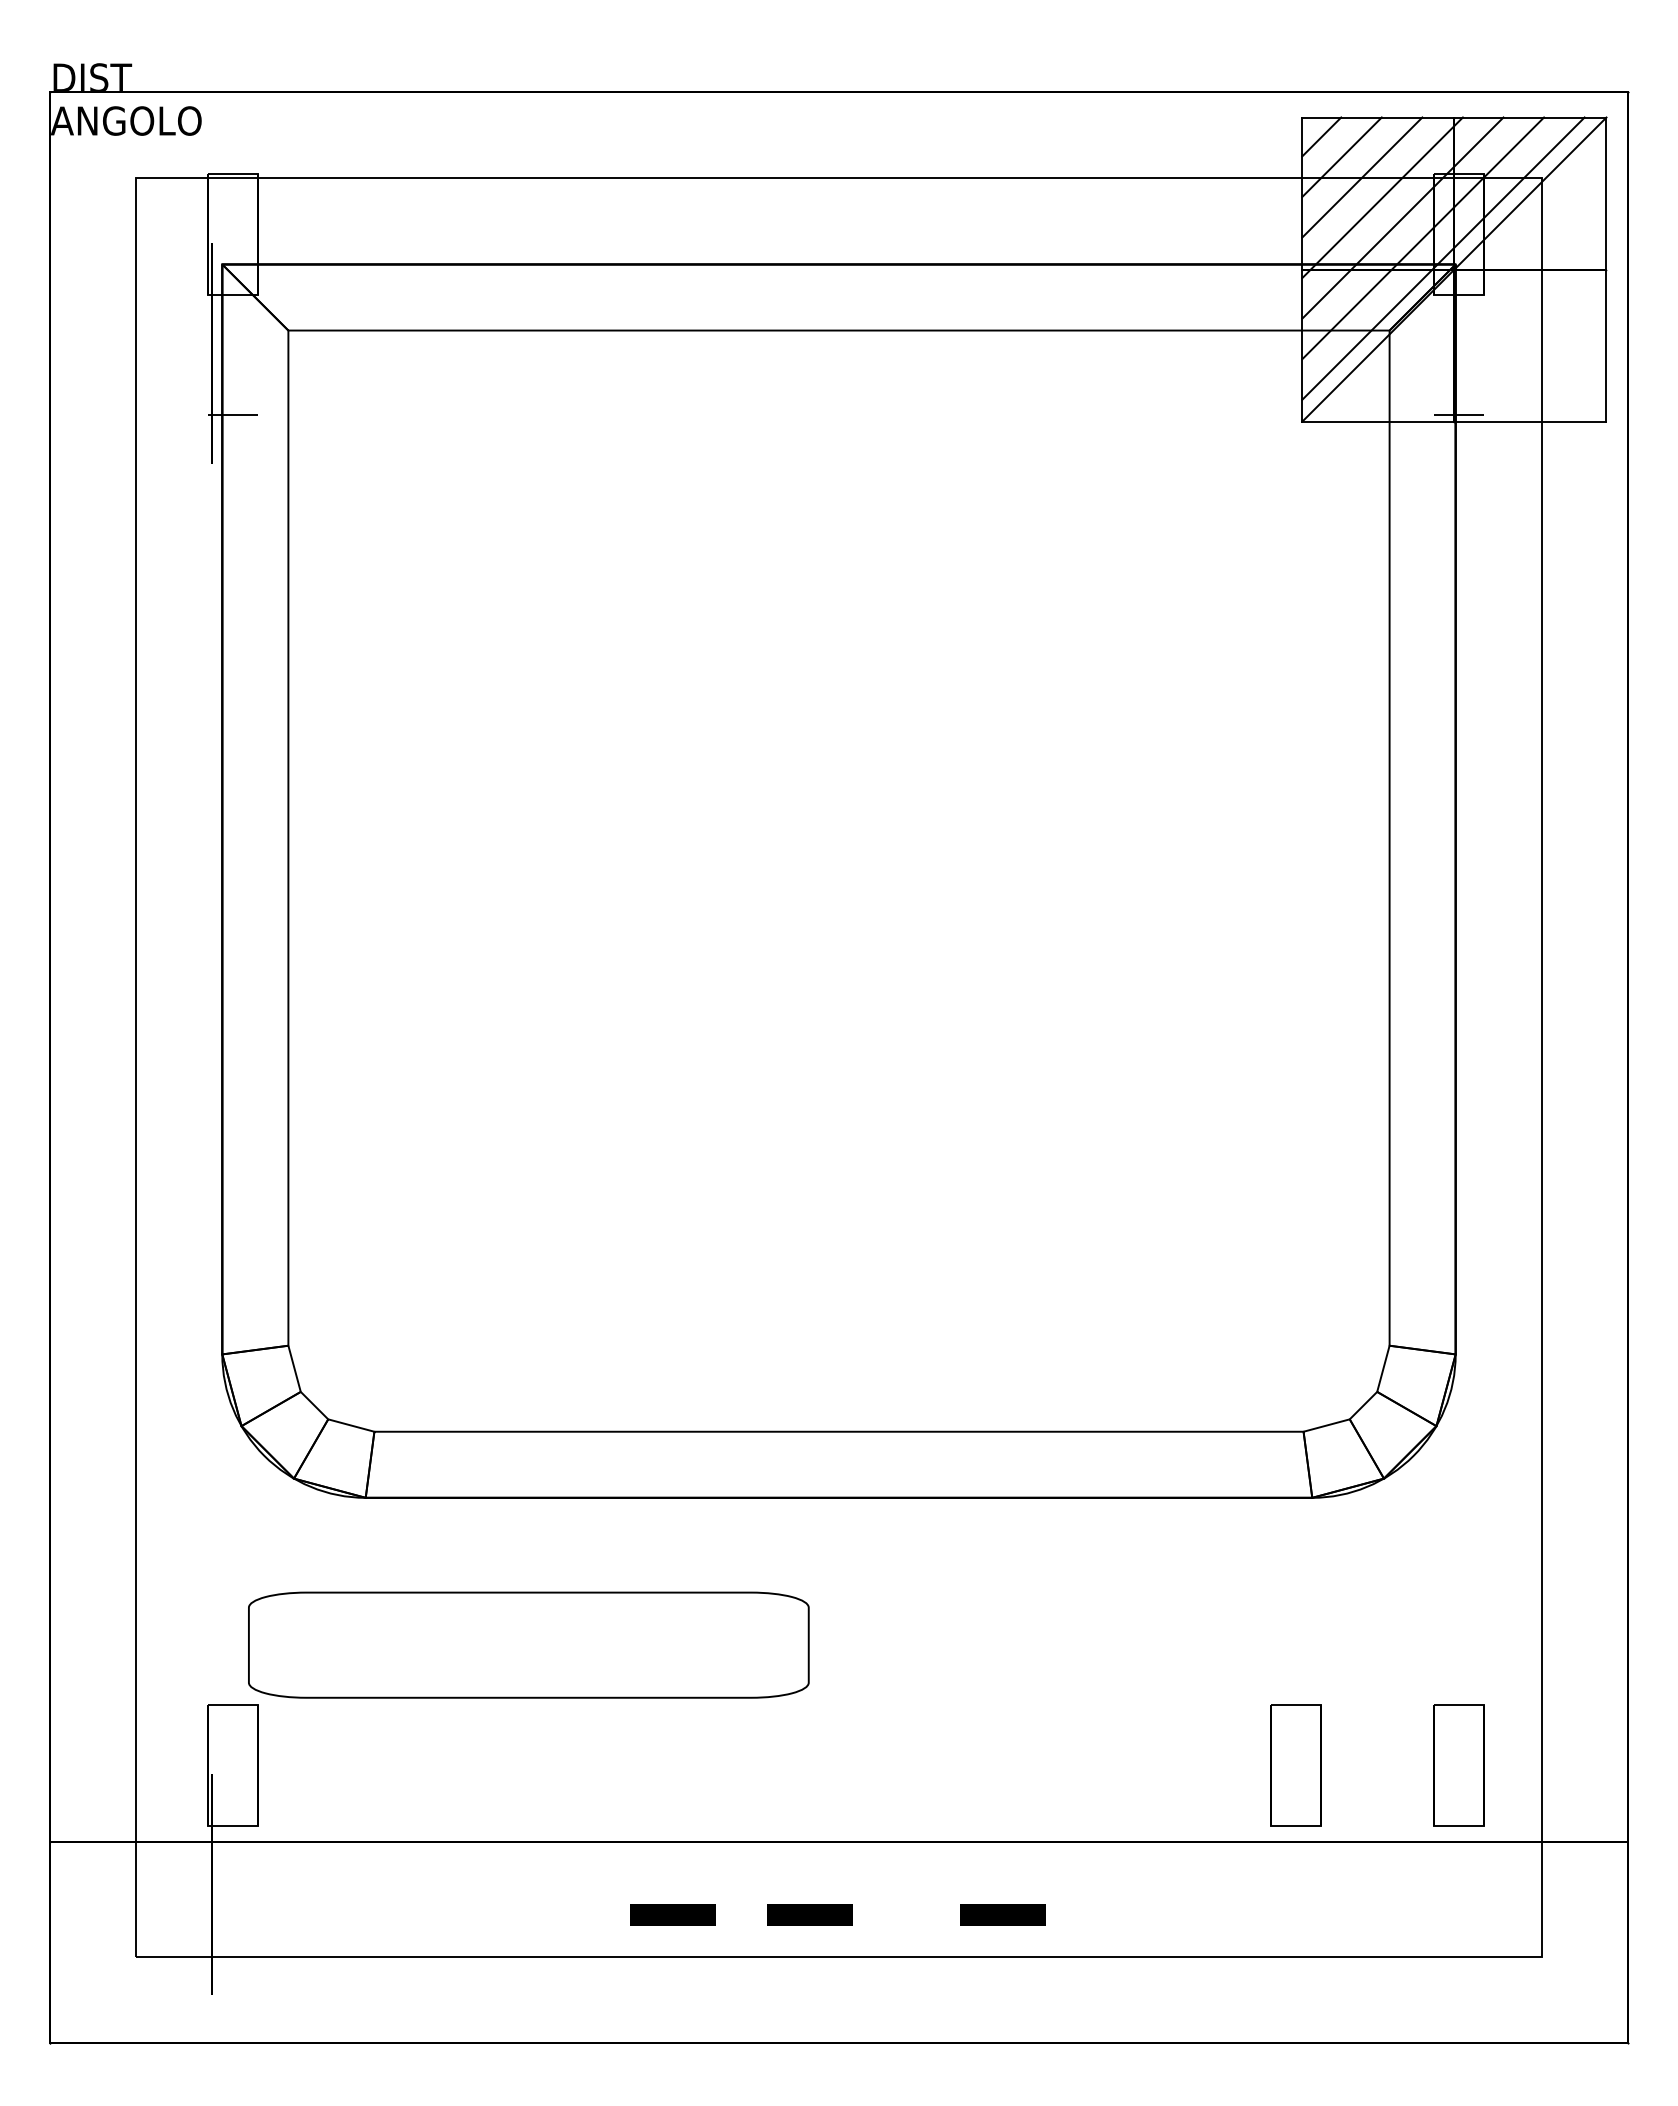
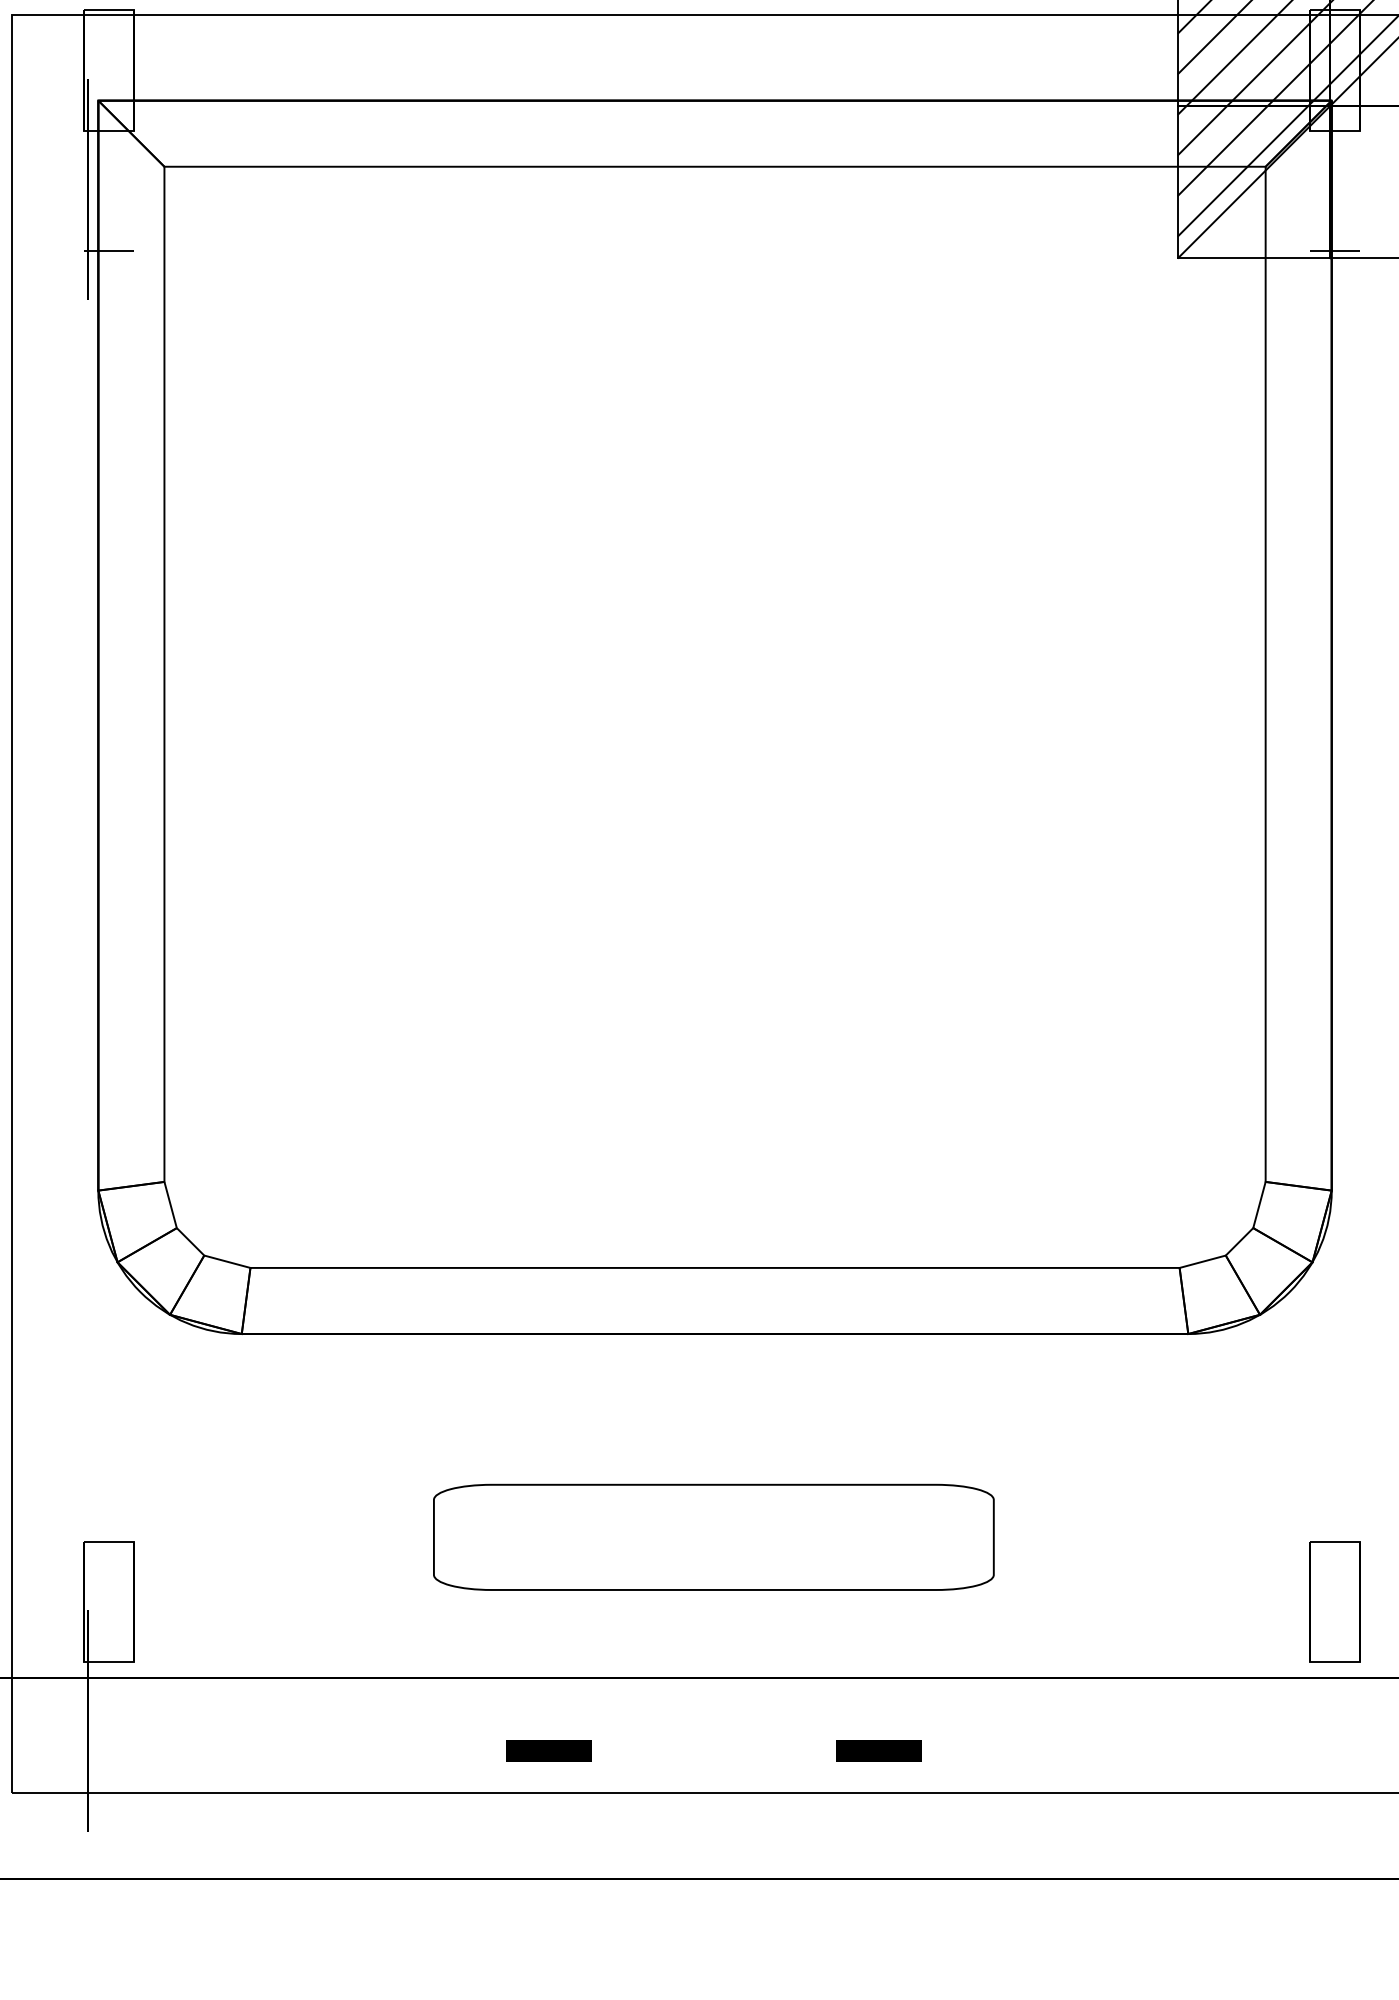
part: (528, 1644) -> (713, 1536), moved
part: (1295, 1765) -> (1171, 1601), removed
part: (809, 1914) -> (685, 1750), removed

